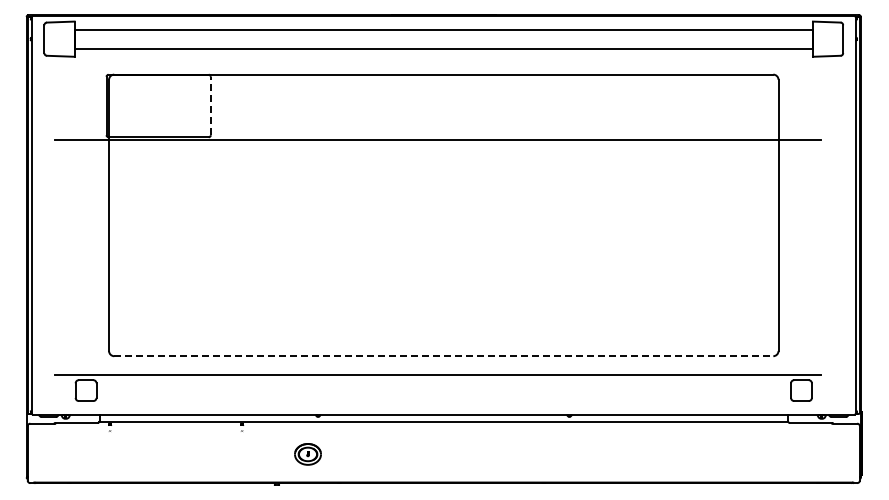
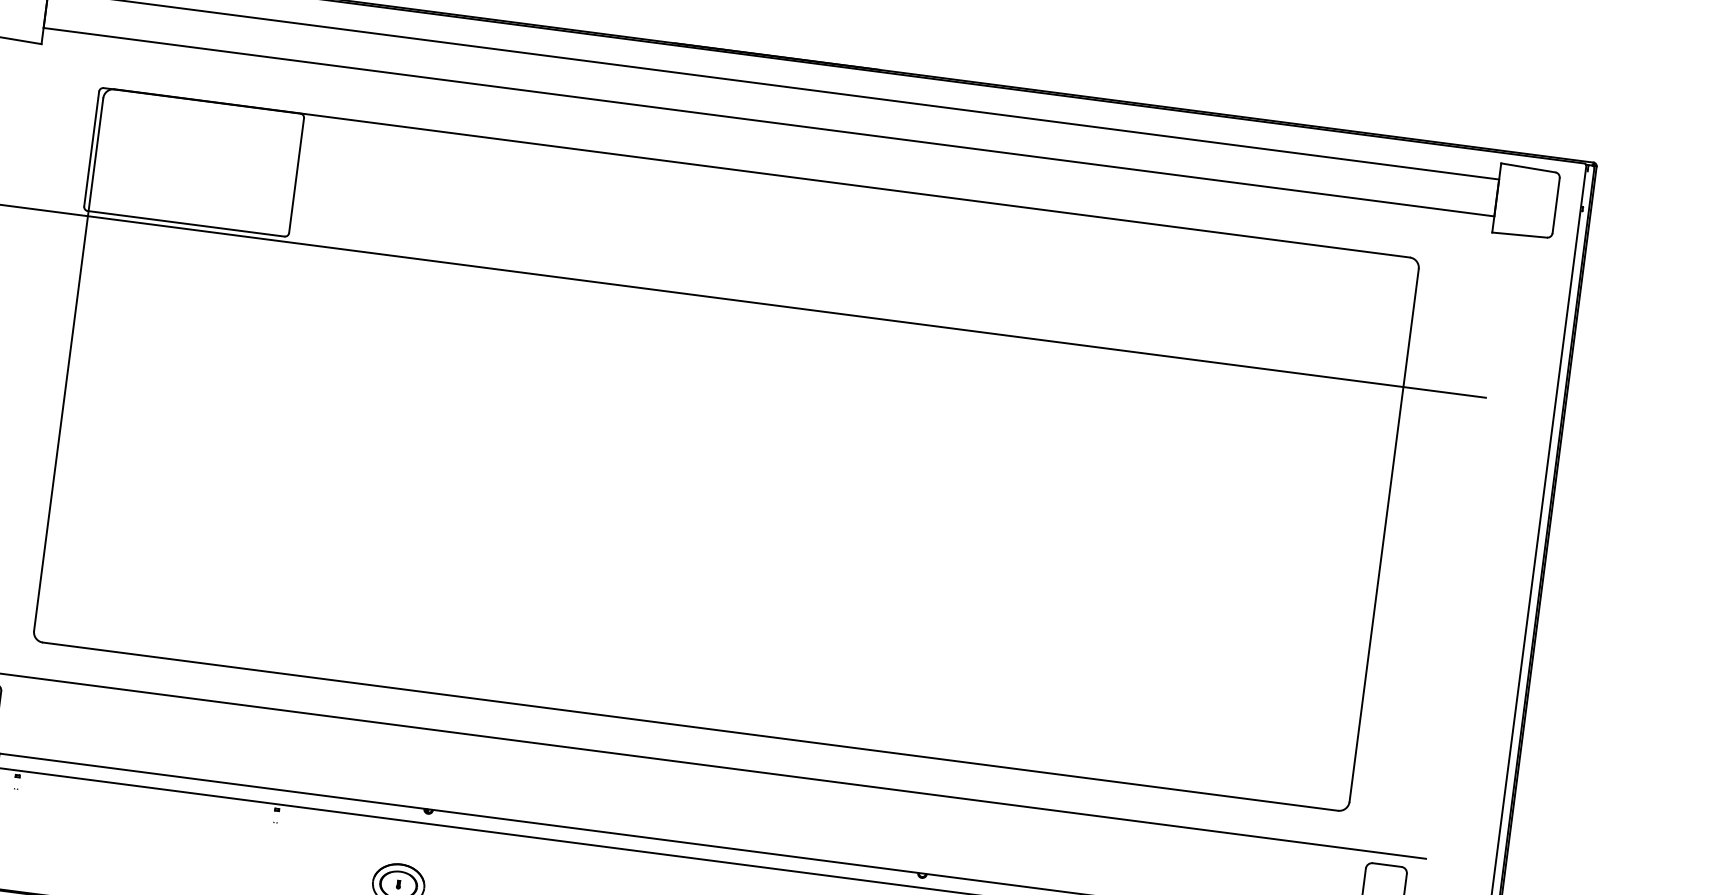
line: (210, 105) -> (296, 174), dashed -> solid
line: (443, 356) -> (689, 727), dashed -> solid

